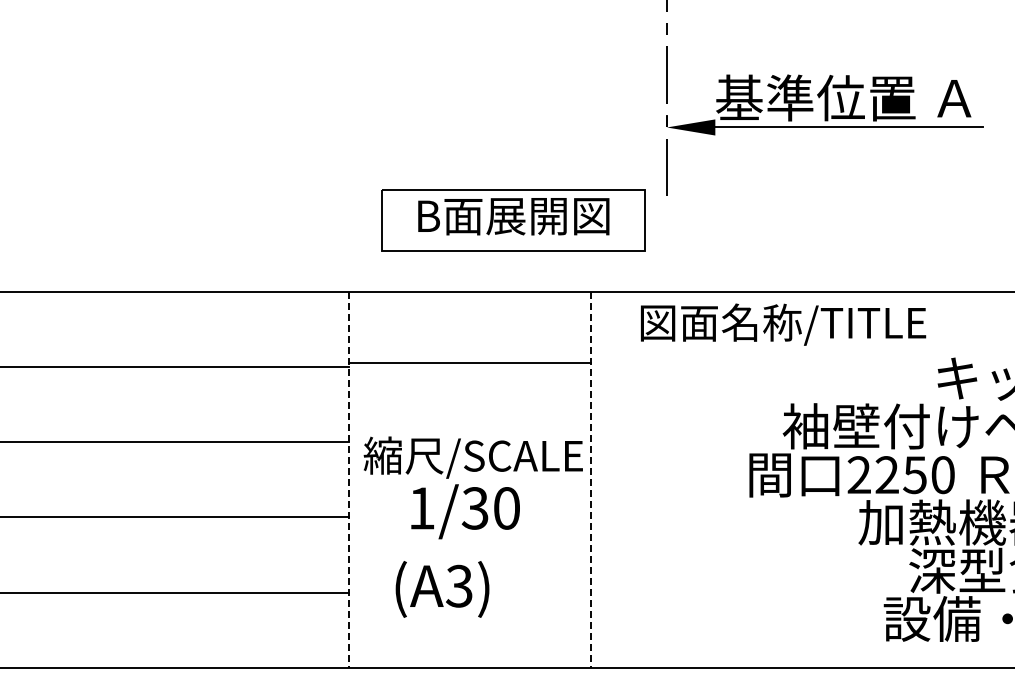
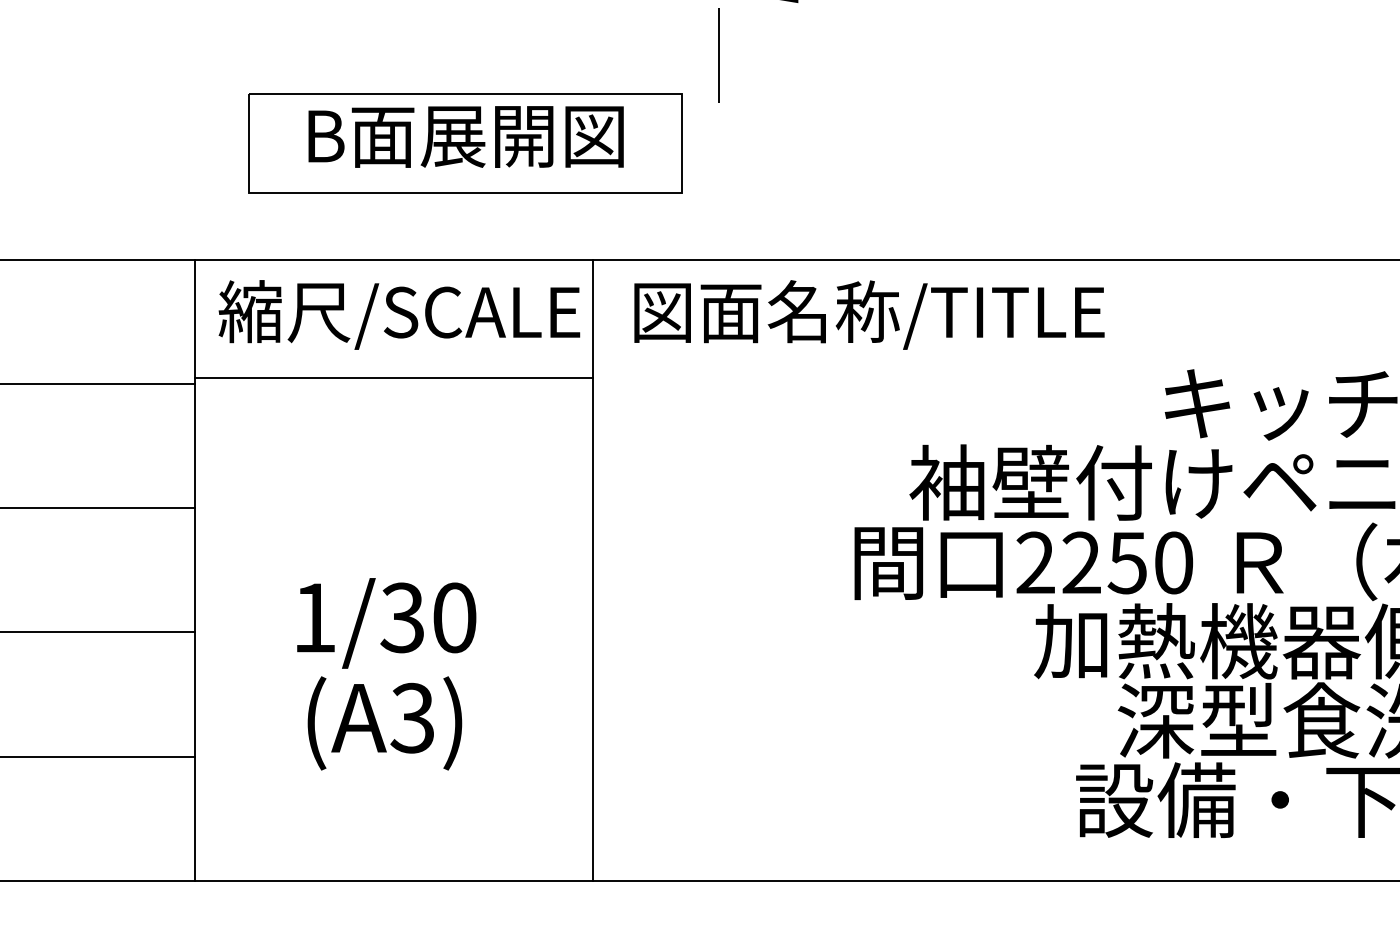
text: (783, 324) -> (869, 314), moved
text: (472, 457) -> (398, 314), moved
line: (349, 480) -> (195, 571), dashed -> solid
line: (590, 480) -> (592, 571), dashed -> solid
text: (442, 589) -> (384, 723), moved

